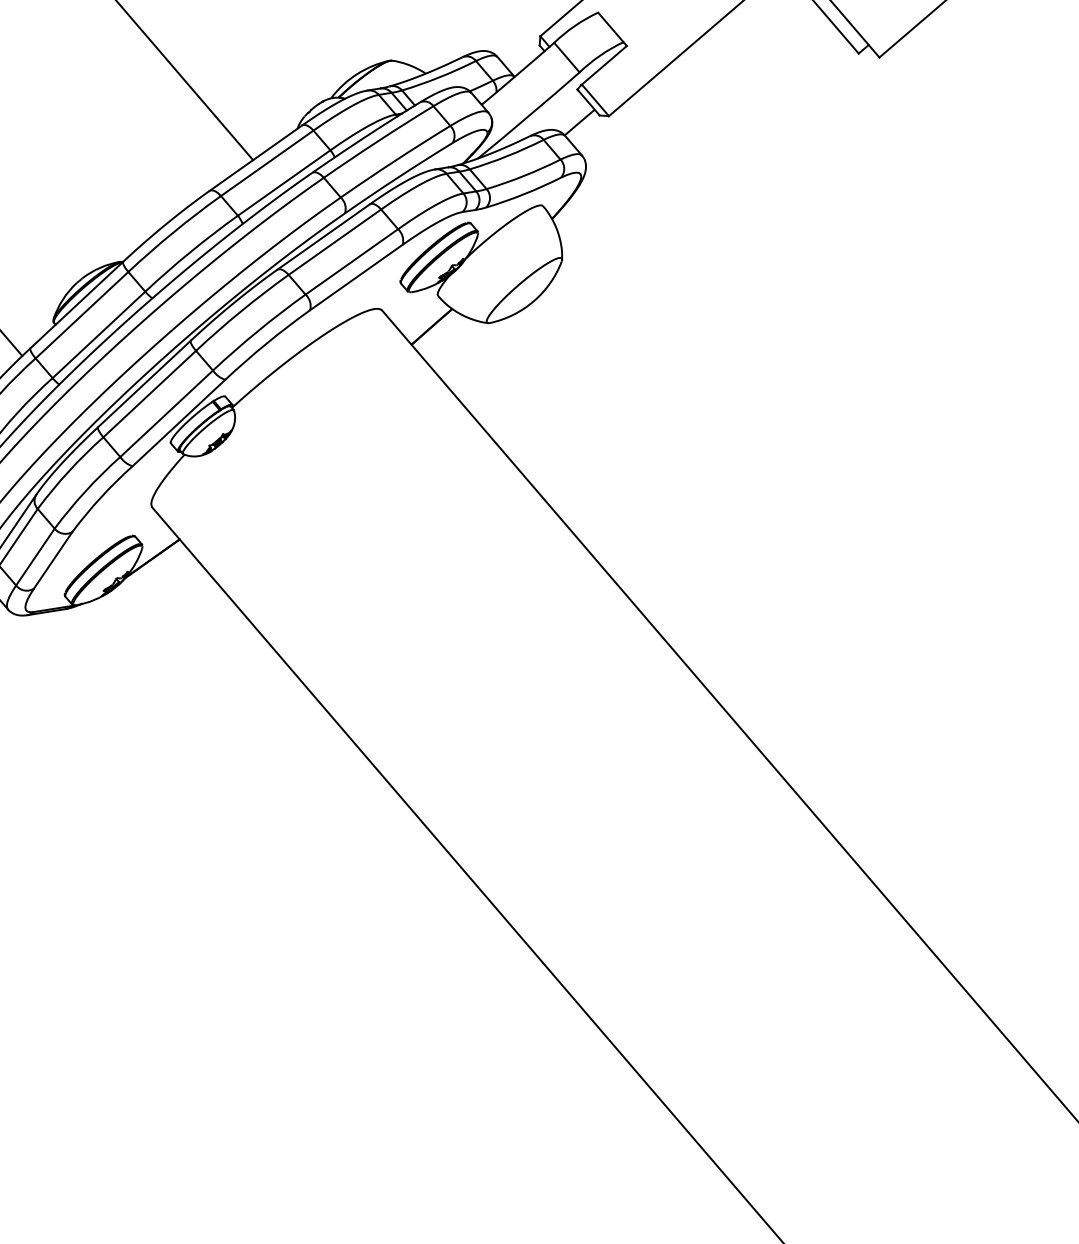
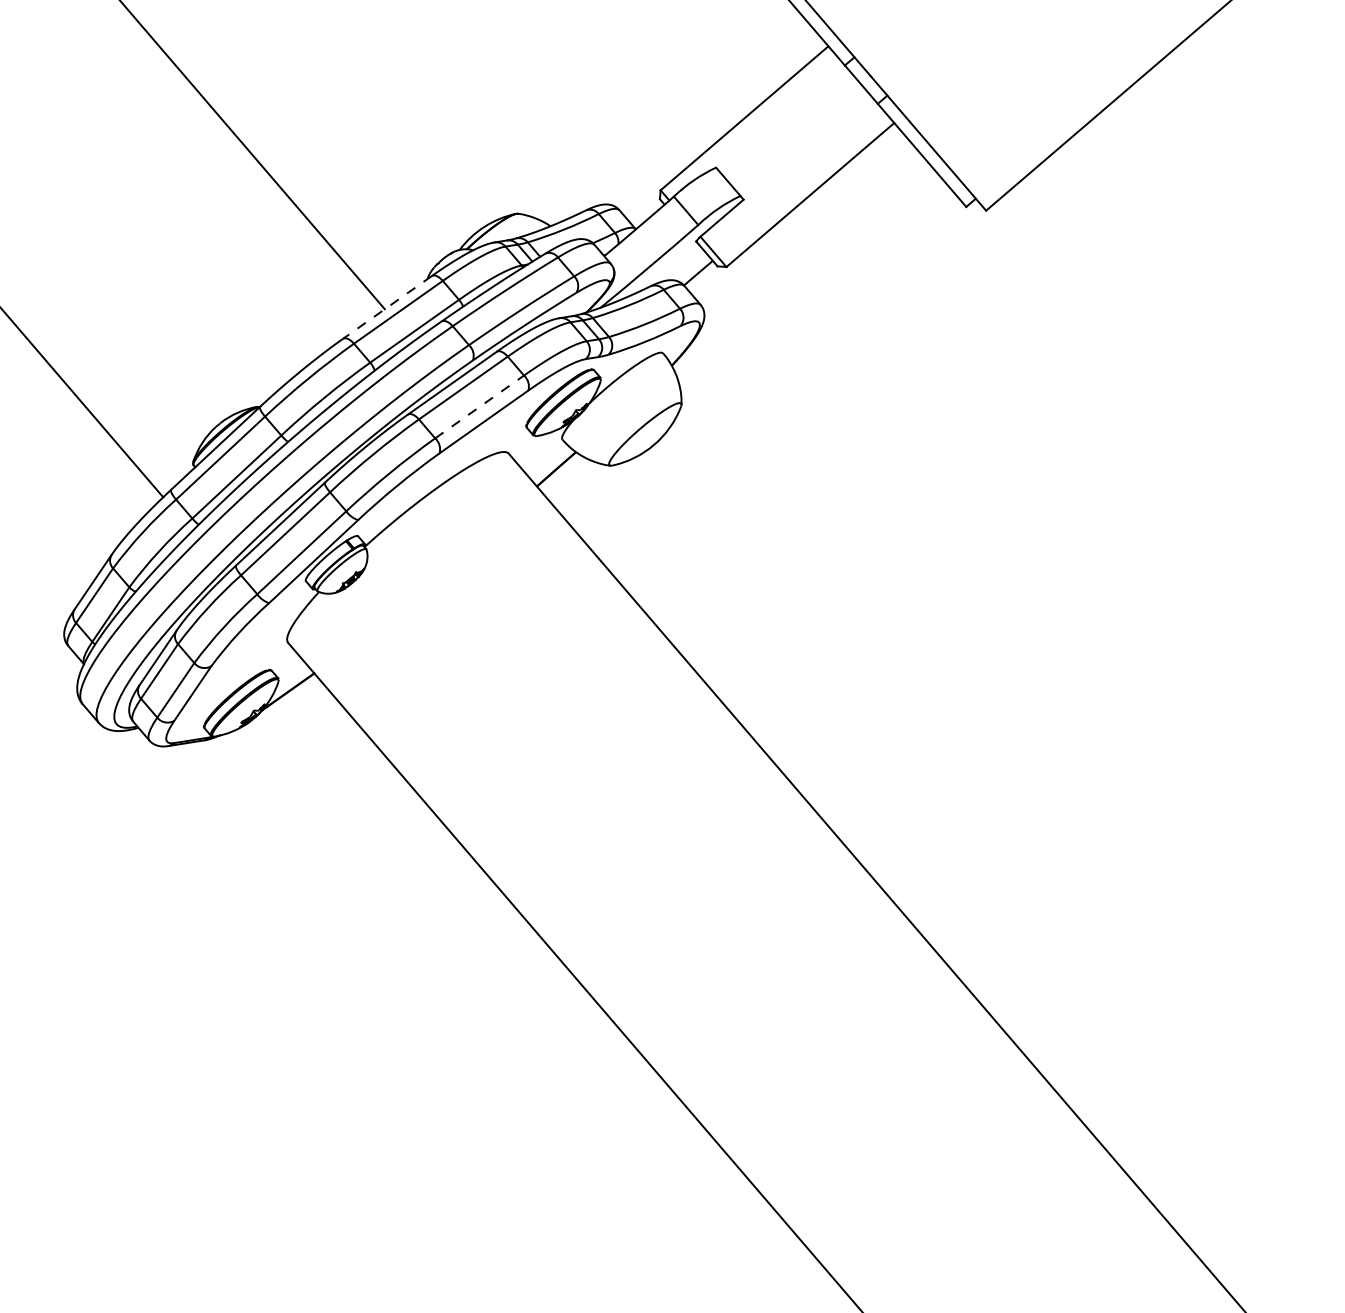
line: (254, 158) -> (386, 307), solid -> dashed
line: (352, 261) -> (480, 406), solid -> dashed

